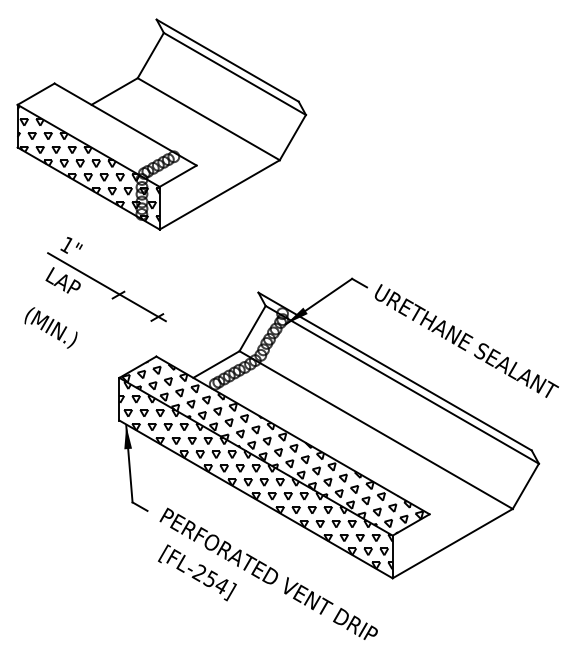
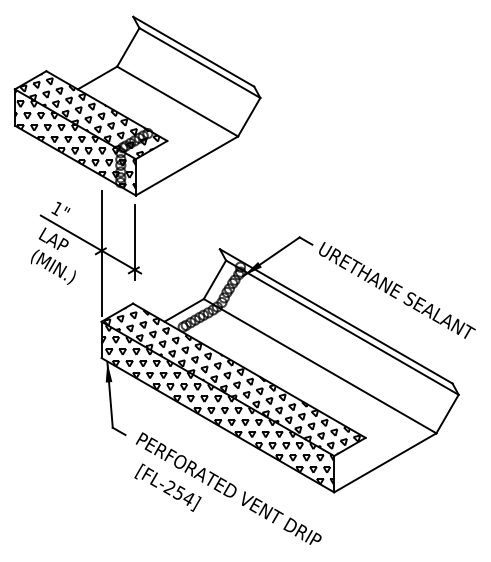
hatch: (105, 134) -> (89, 114), added
line: (158, 283) -> (134, 241), added
line: (119, 297) -> (101, 253), added
text: (51, 327) -> (53, 266), moved

